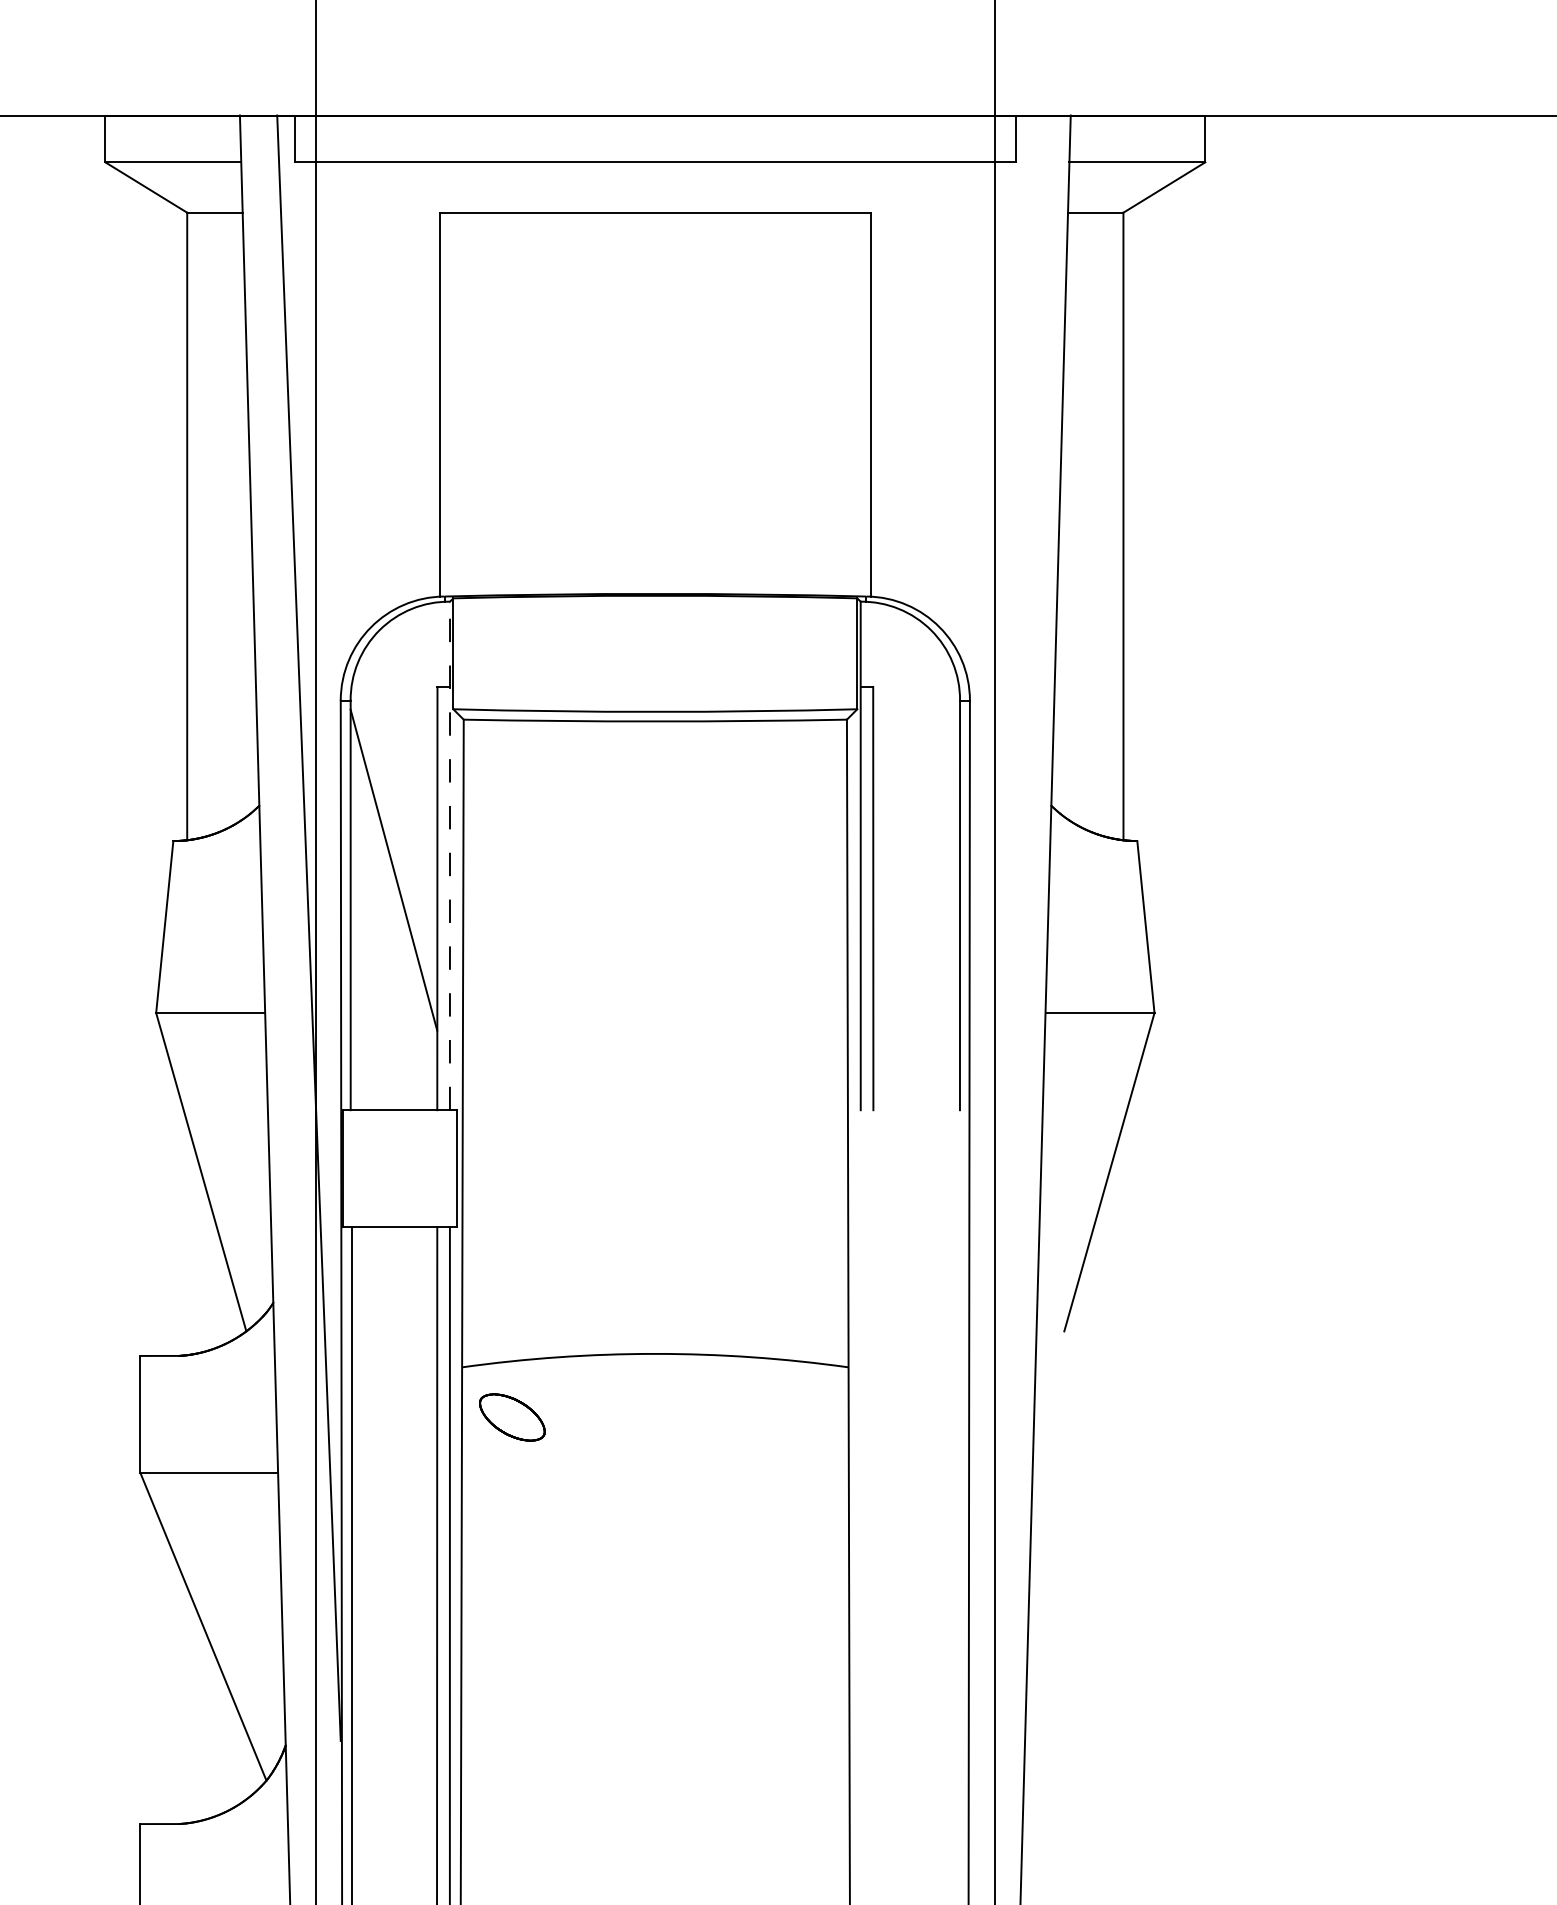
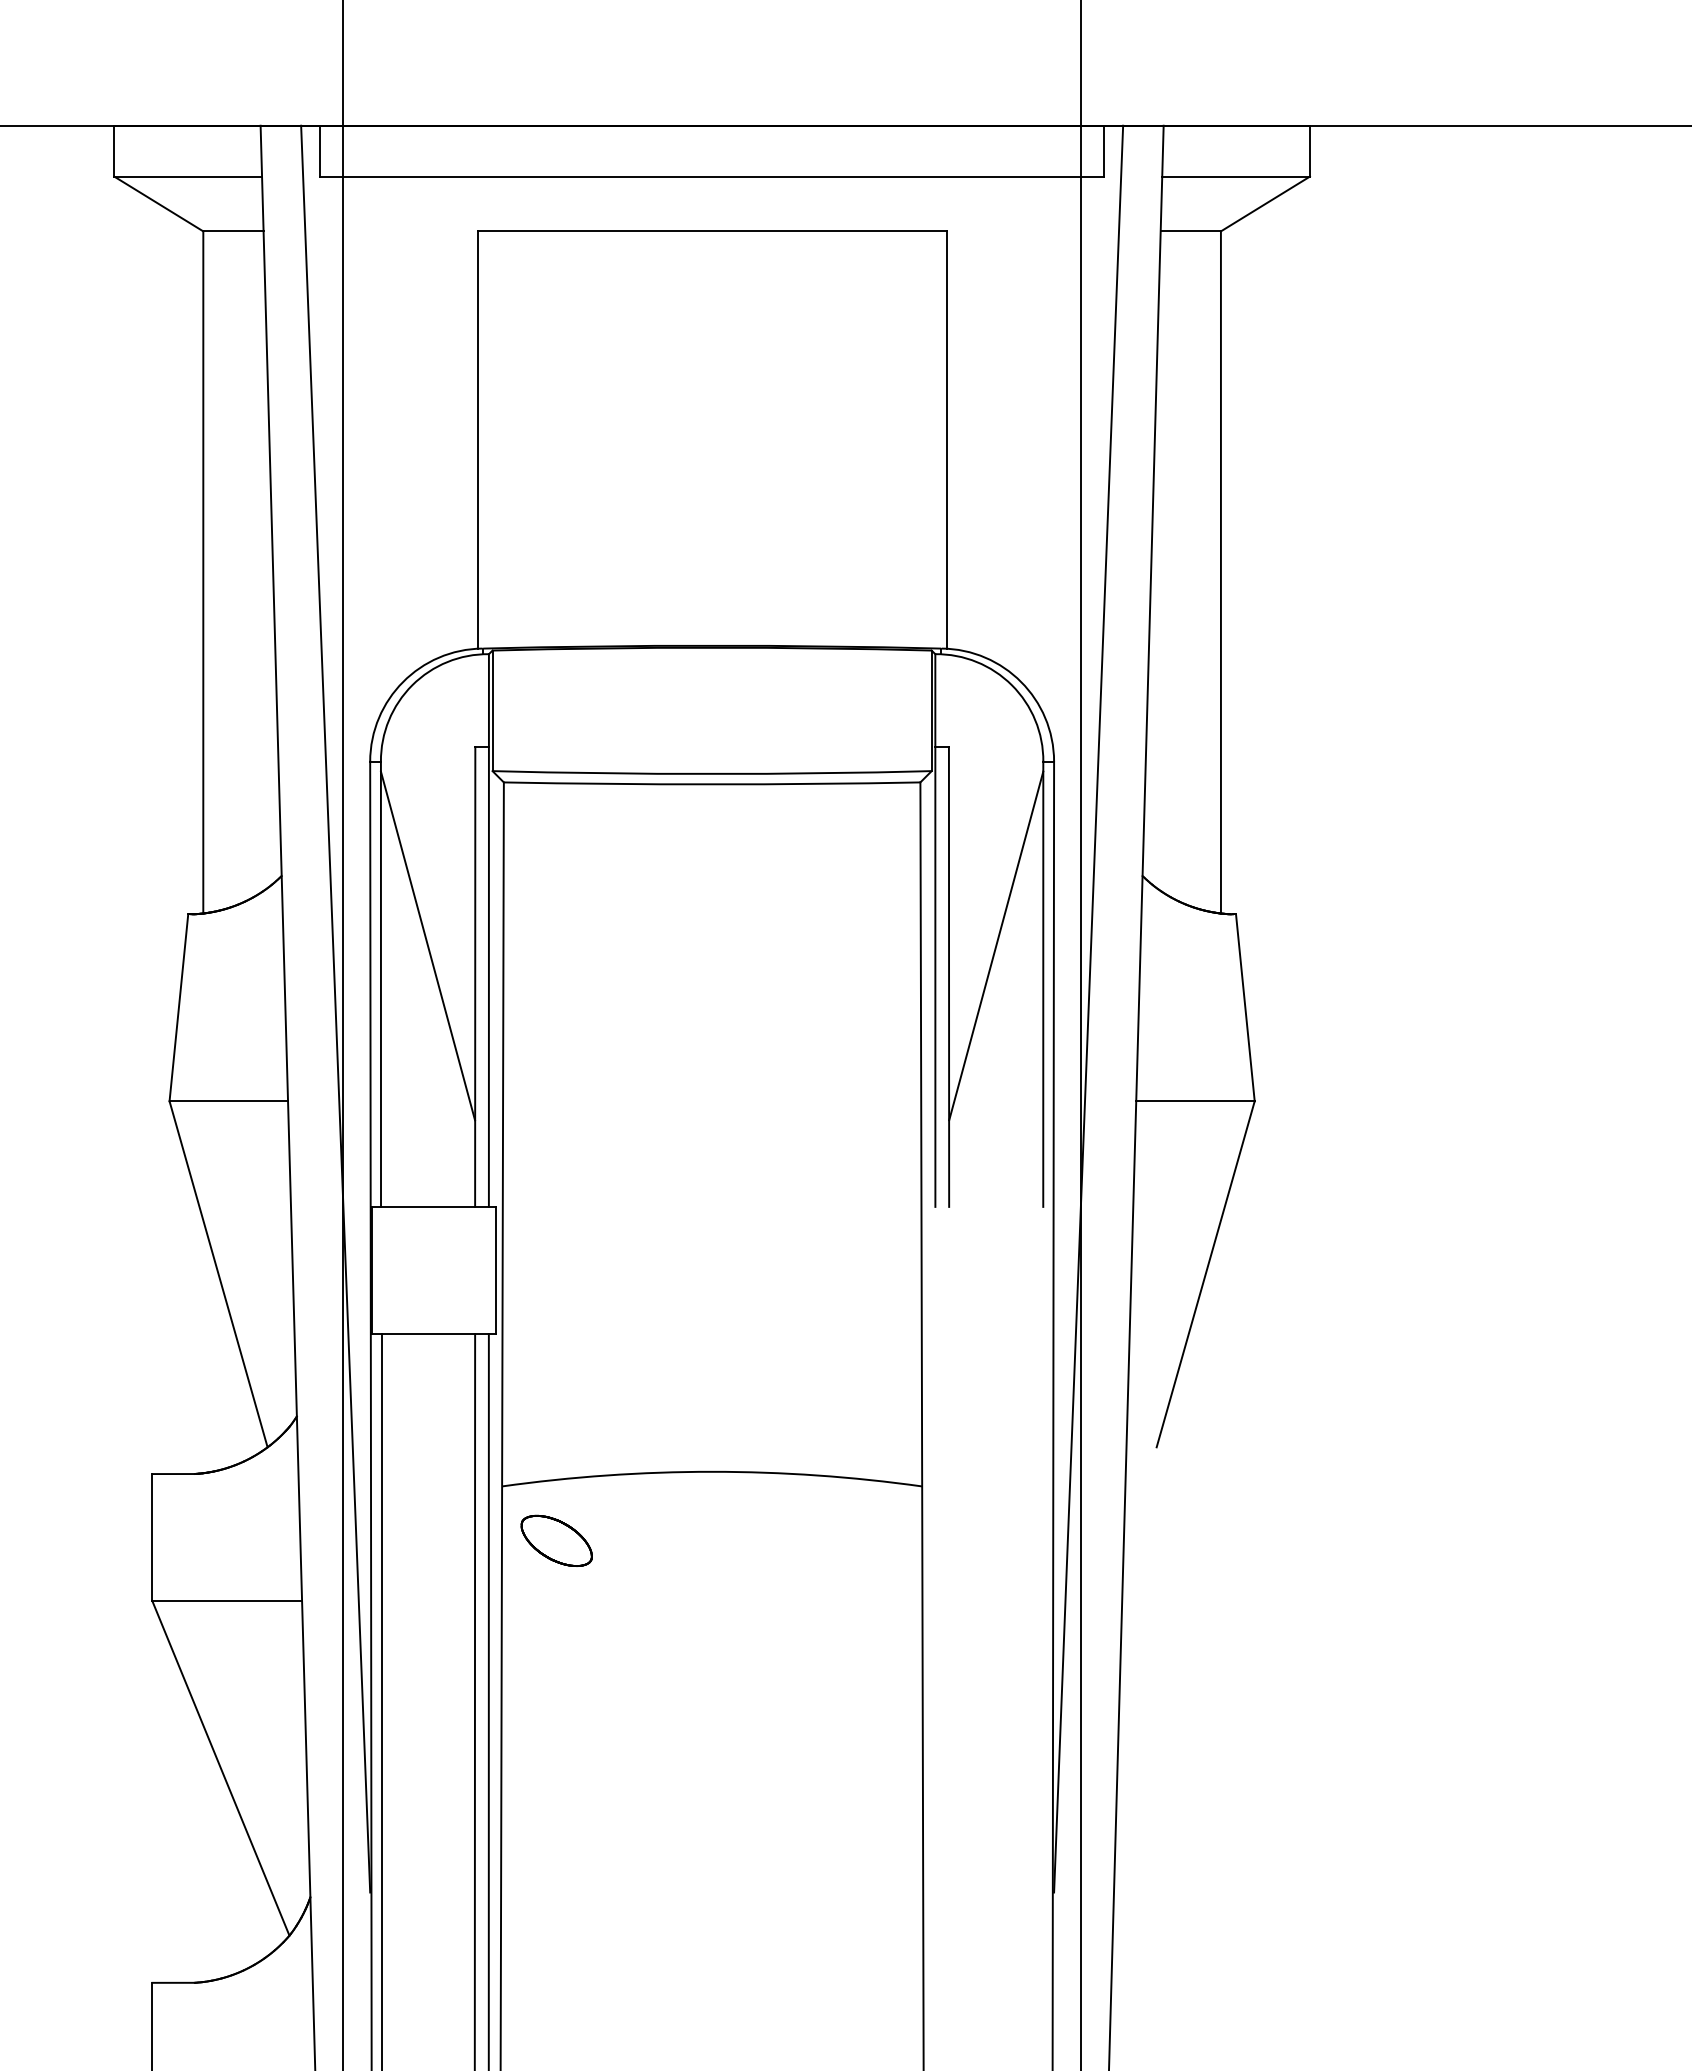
line: (449, 855) -> (488, 930), dashed -> solid
line: (916, 869) -> (996, 945), added
line: (1001, 927) -> (1088, 1008), added

